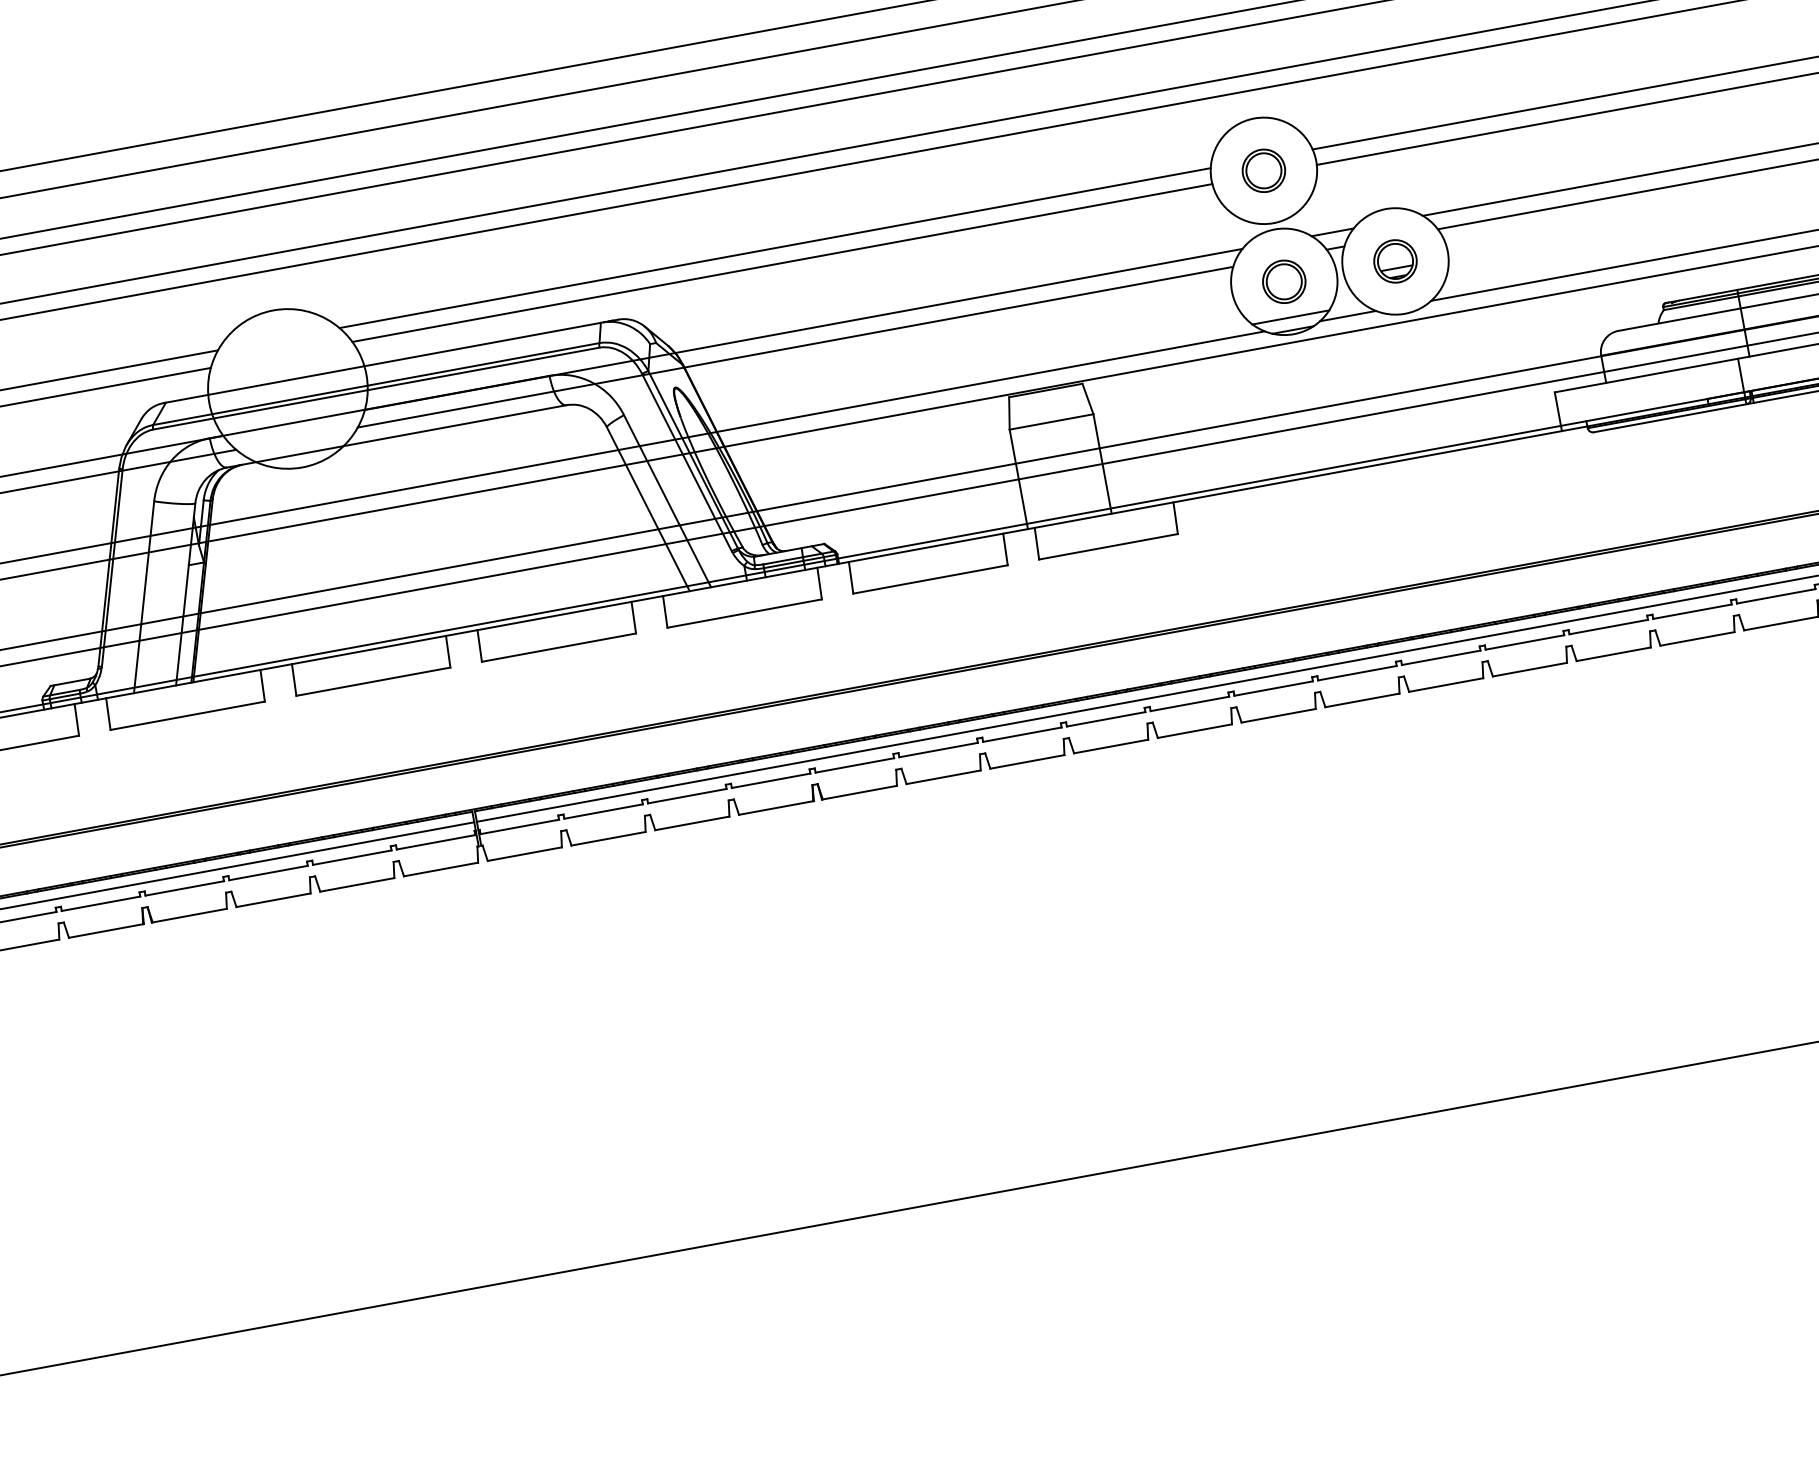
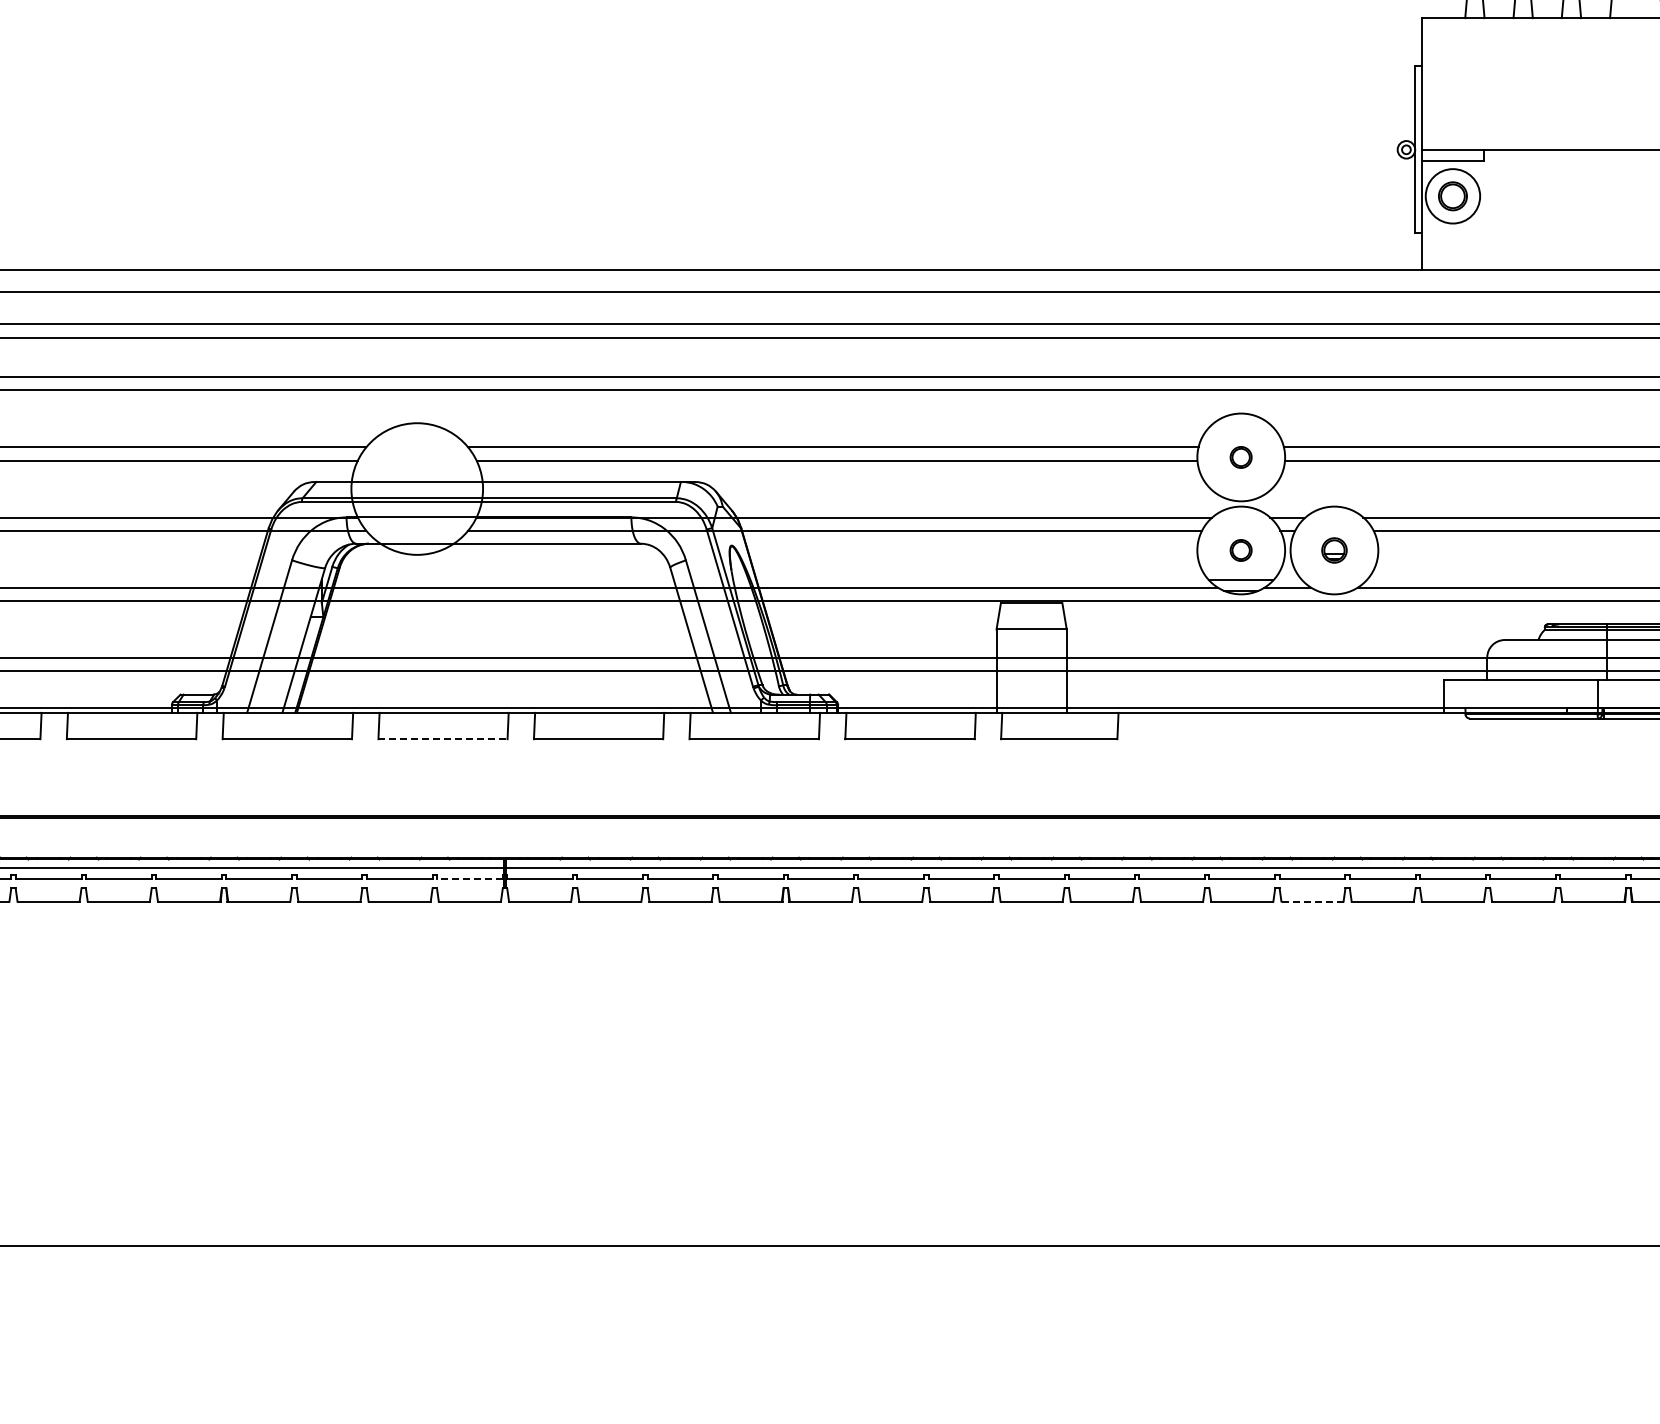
part: (1263, 171) -> (1240, 457), size x0.6
part: (1395, 261) -> (1334, 550), size x0.7
part: (1283, 282) -> (1240, 550), size x0.6
line: (374, 681) -> (443, 739), solid -> dashed
line: (1446, 684) -> (1312, 901), solid -> dashed
line: (435, 842) -> (469, 878), solid -> dashed

